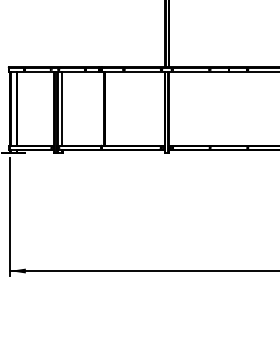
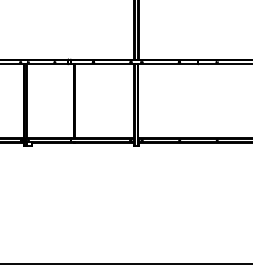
line: (61, 108) -> (31, 101), removed

